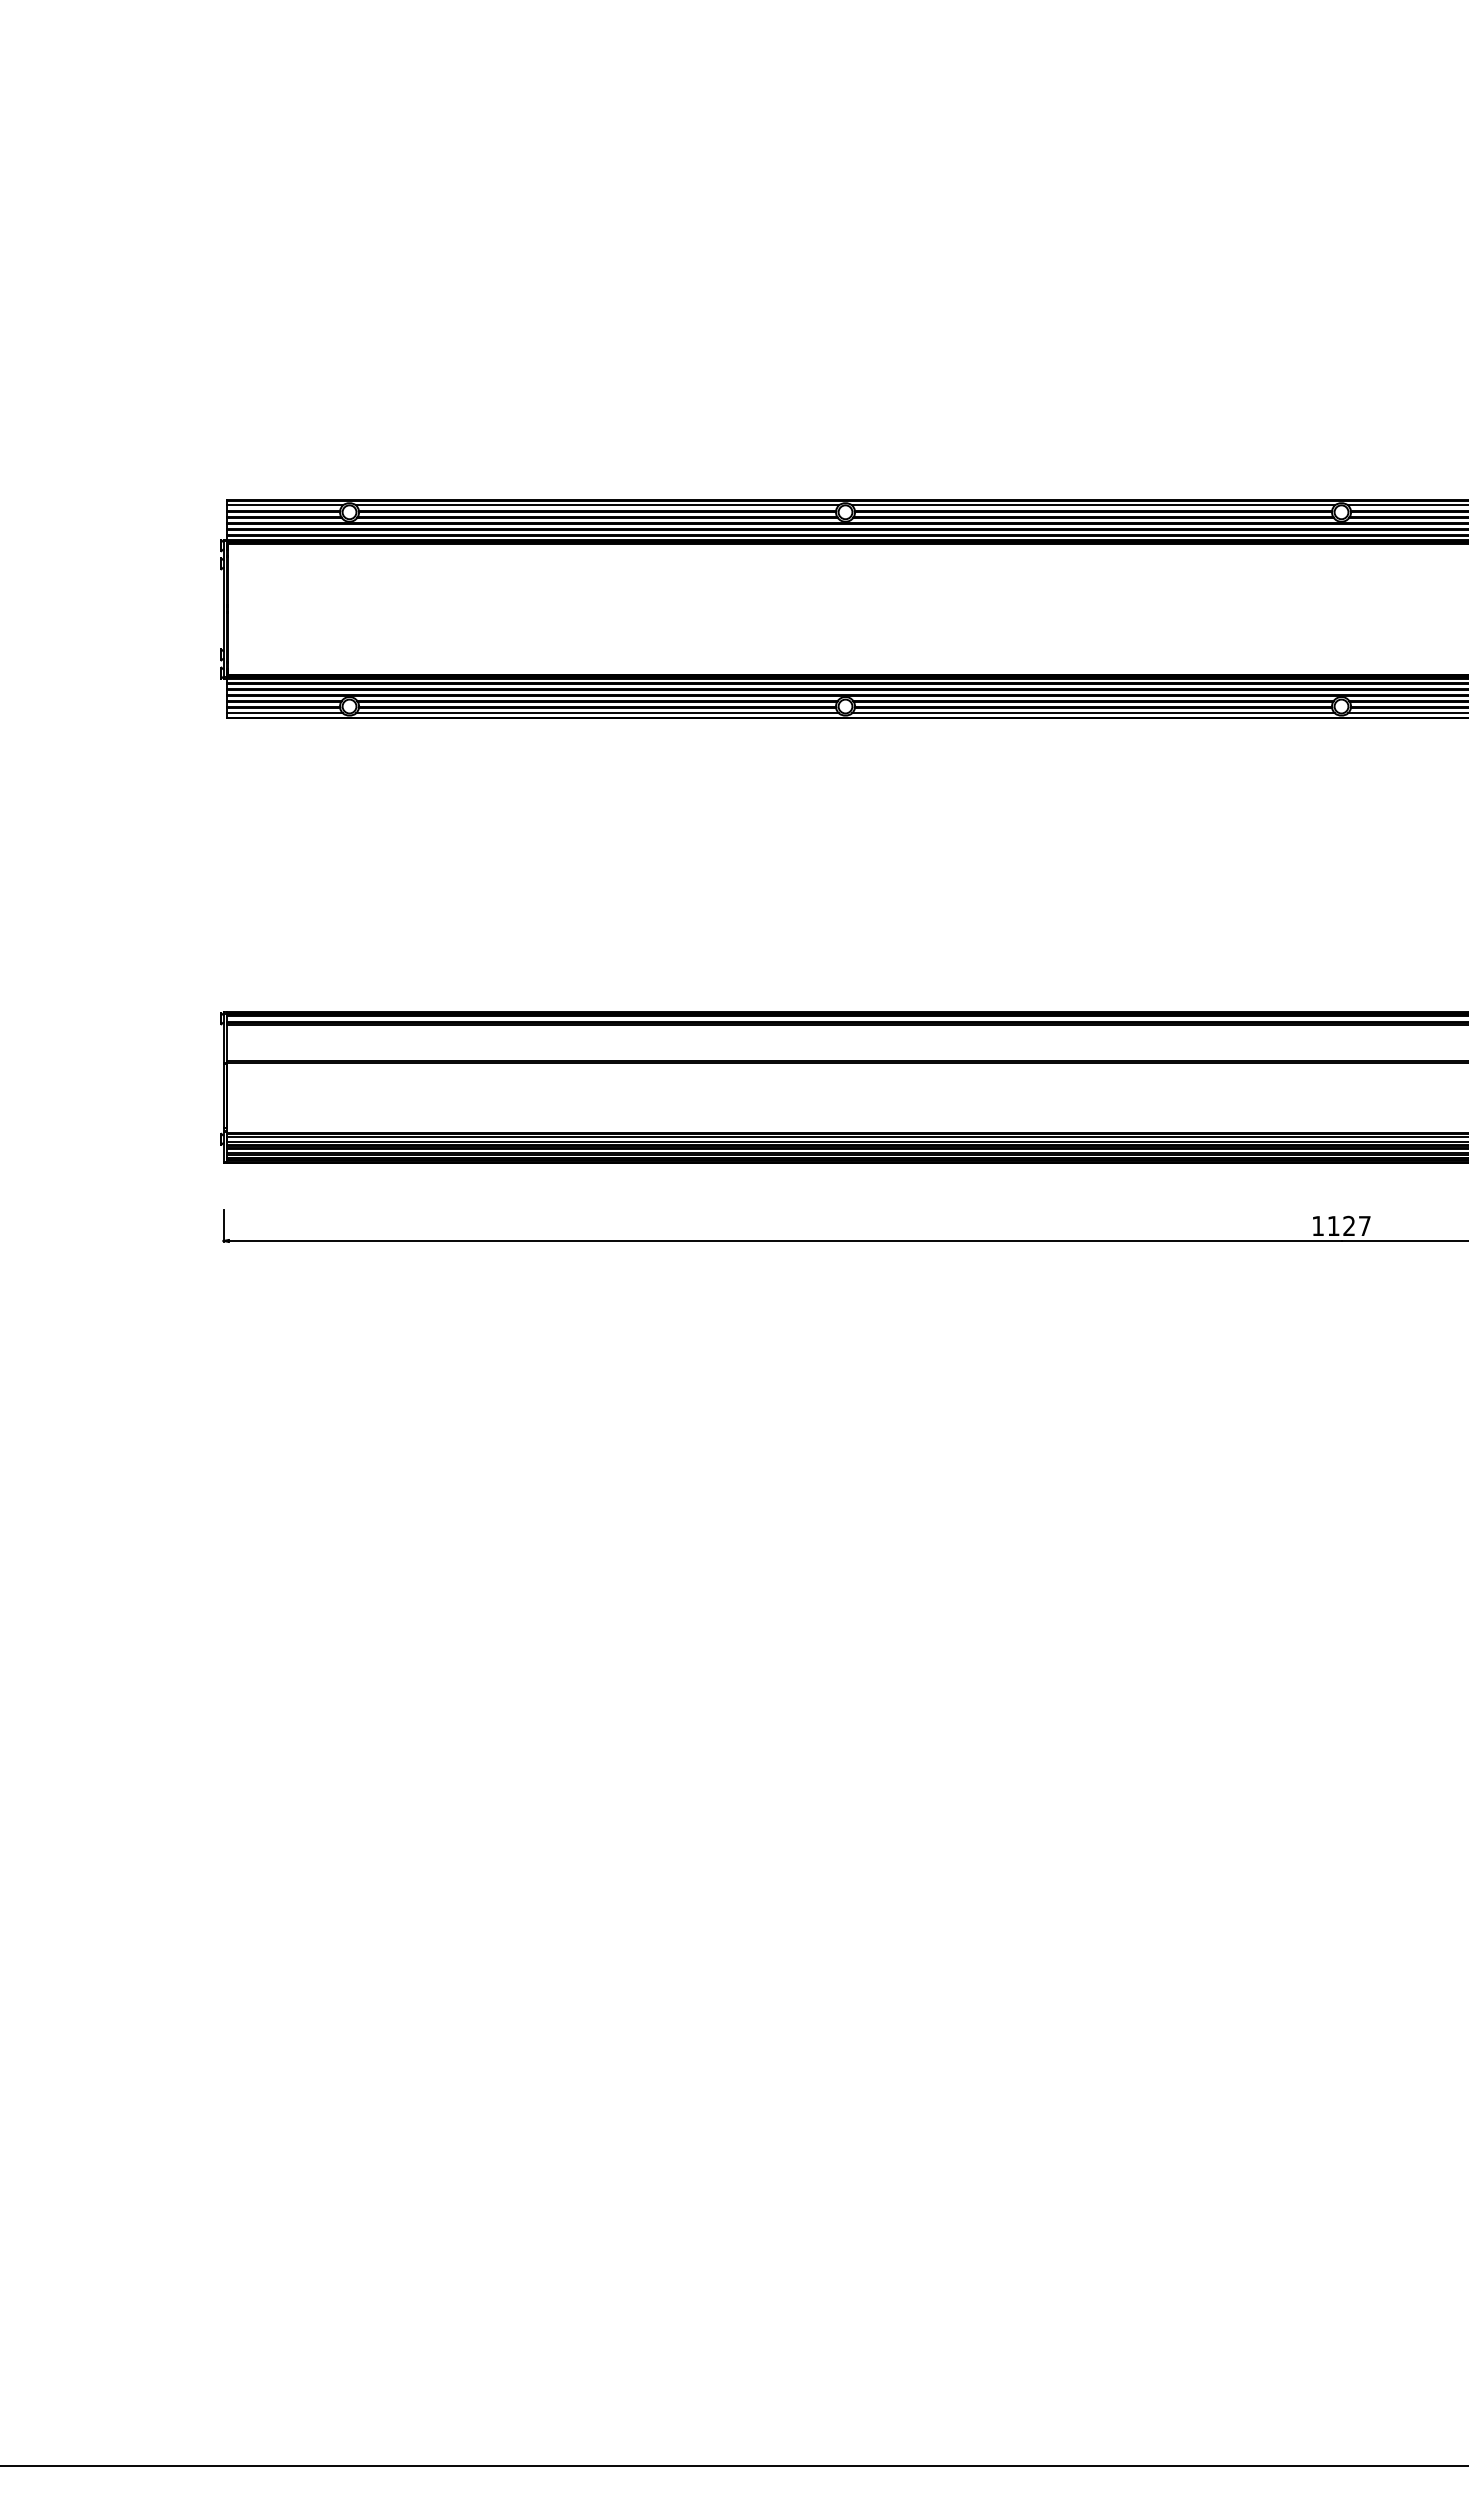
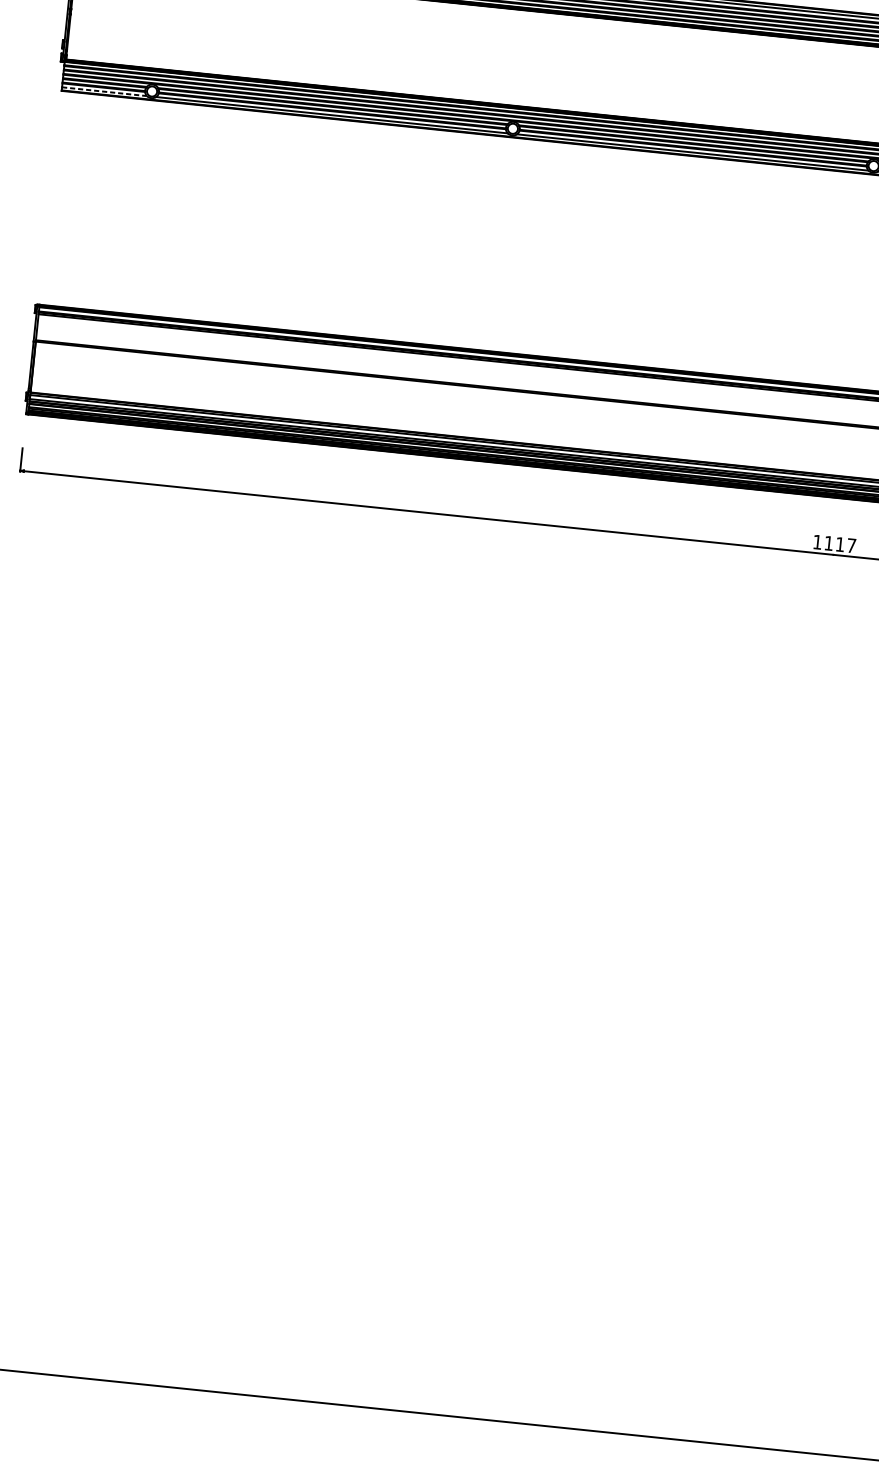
line: (285, 713) -> (104, 91), solid -> dashed
text: (1348, 1225) -> (839, 544), 1127 -> 1117

